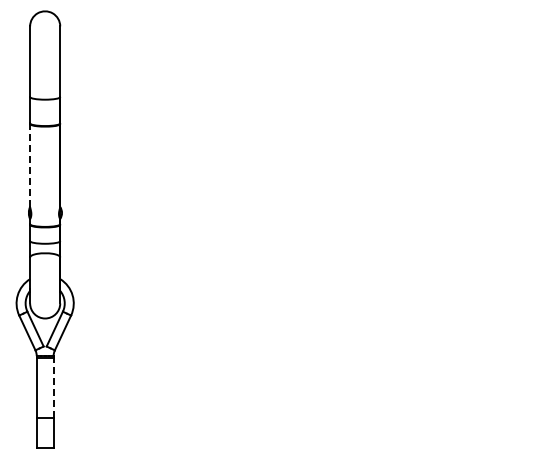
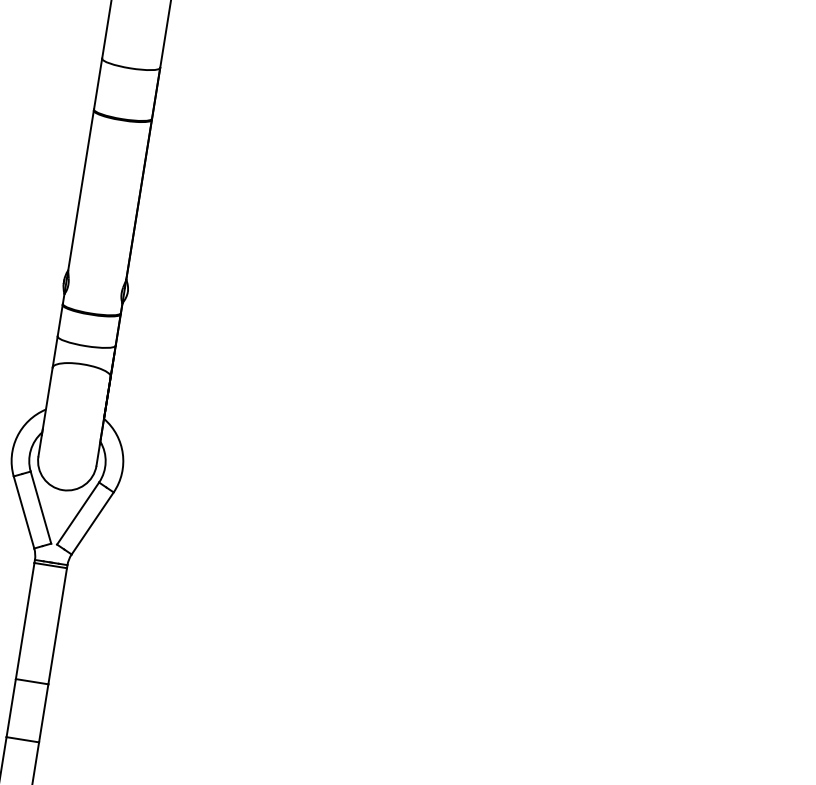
line: (30, 165) -> (81, 190), dashed -> solid
line: (53, 387) -> (57, 625), dashed -> solid

